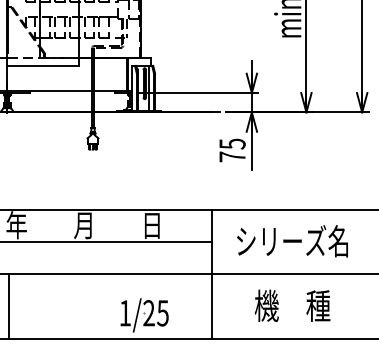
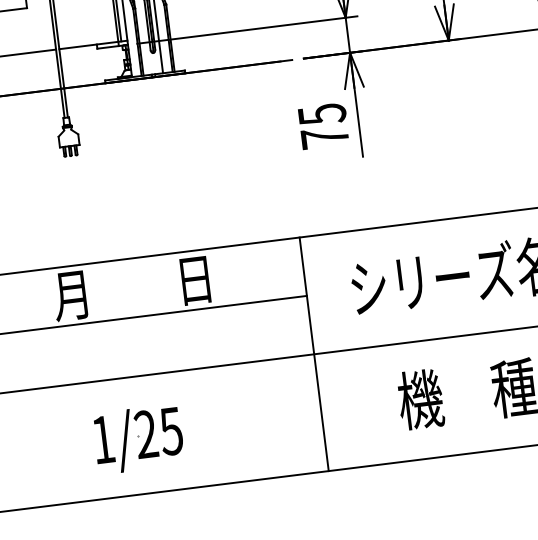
part: (144, 315) -> (138, 439), moved

